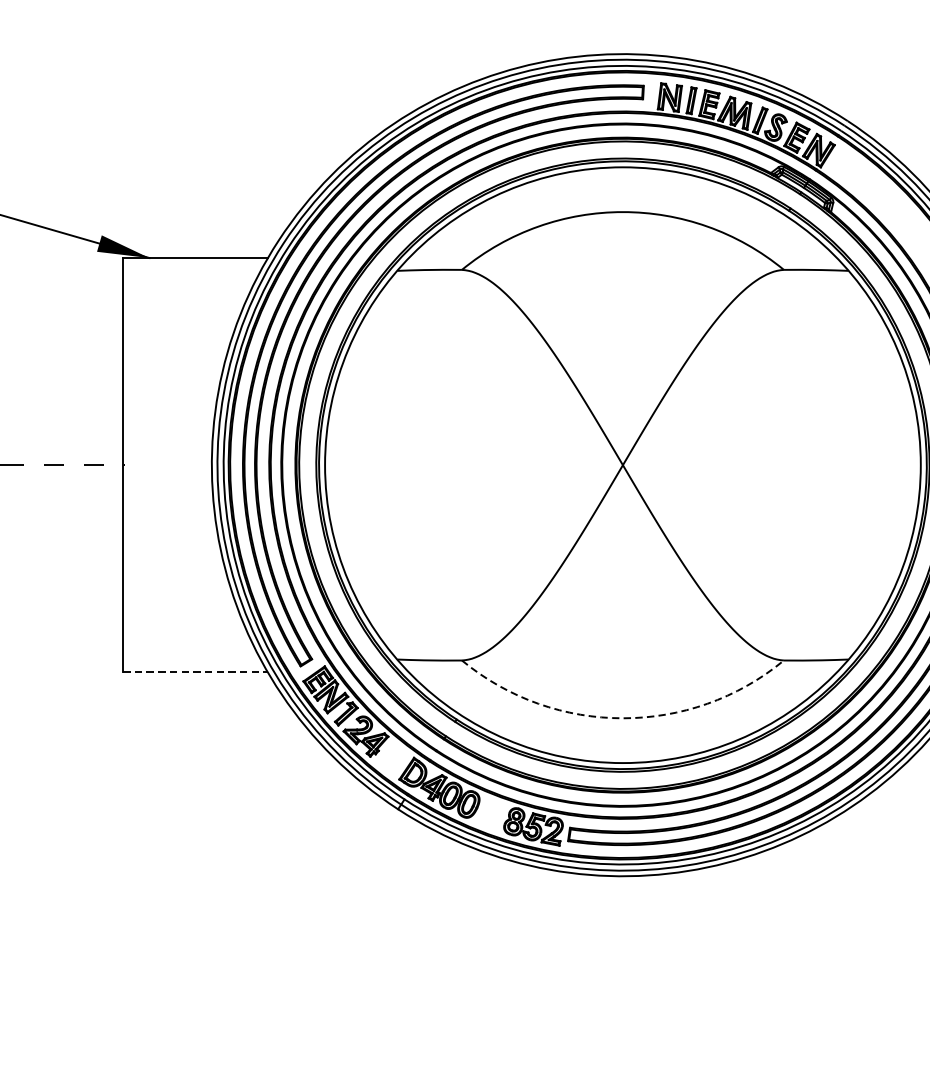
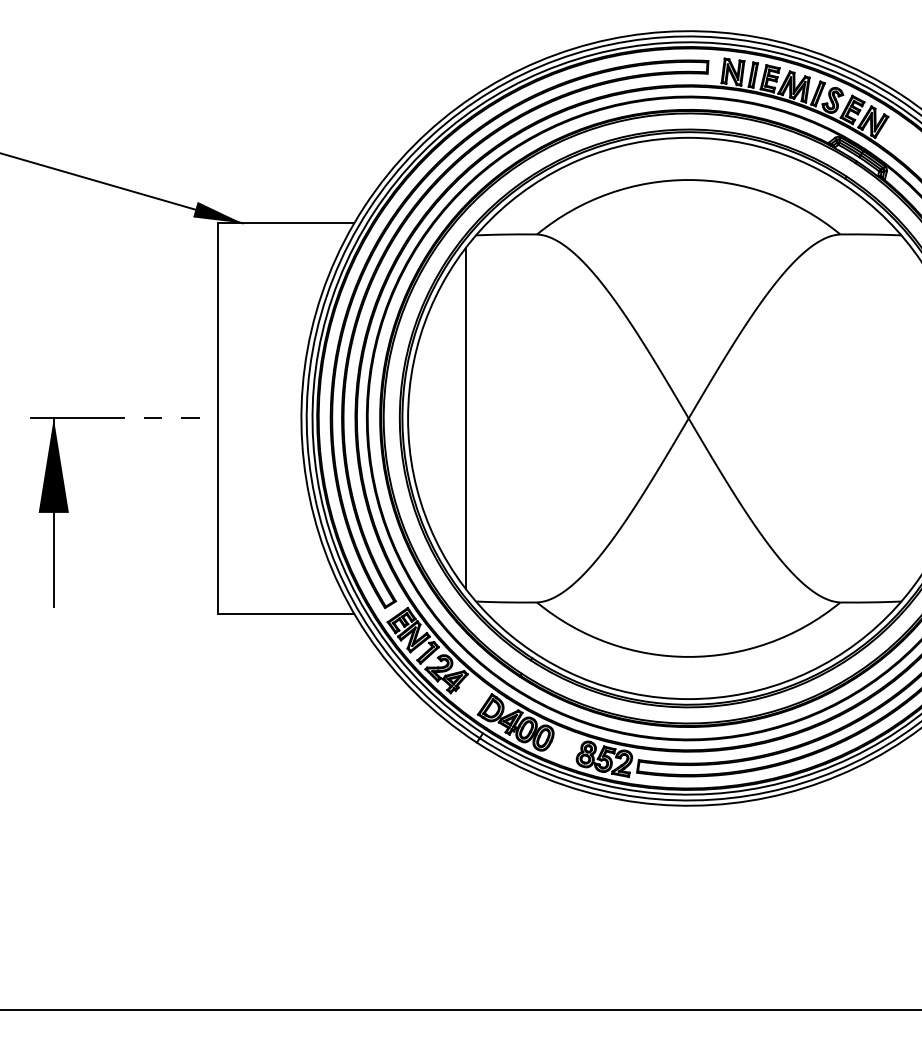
line: (386, 465) -> (465, 418), added
line: (196, 672) -> (286, 613), dashed -> solid
arc: (622, 717) -> (688, 656), dashed -> solid

